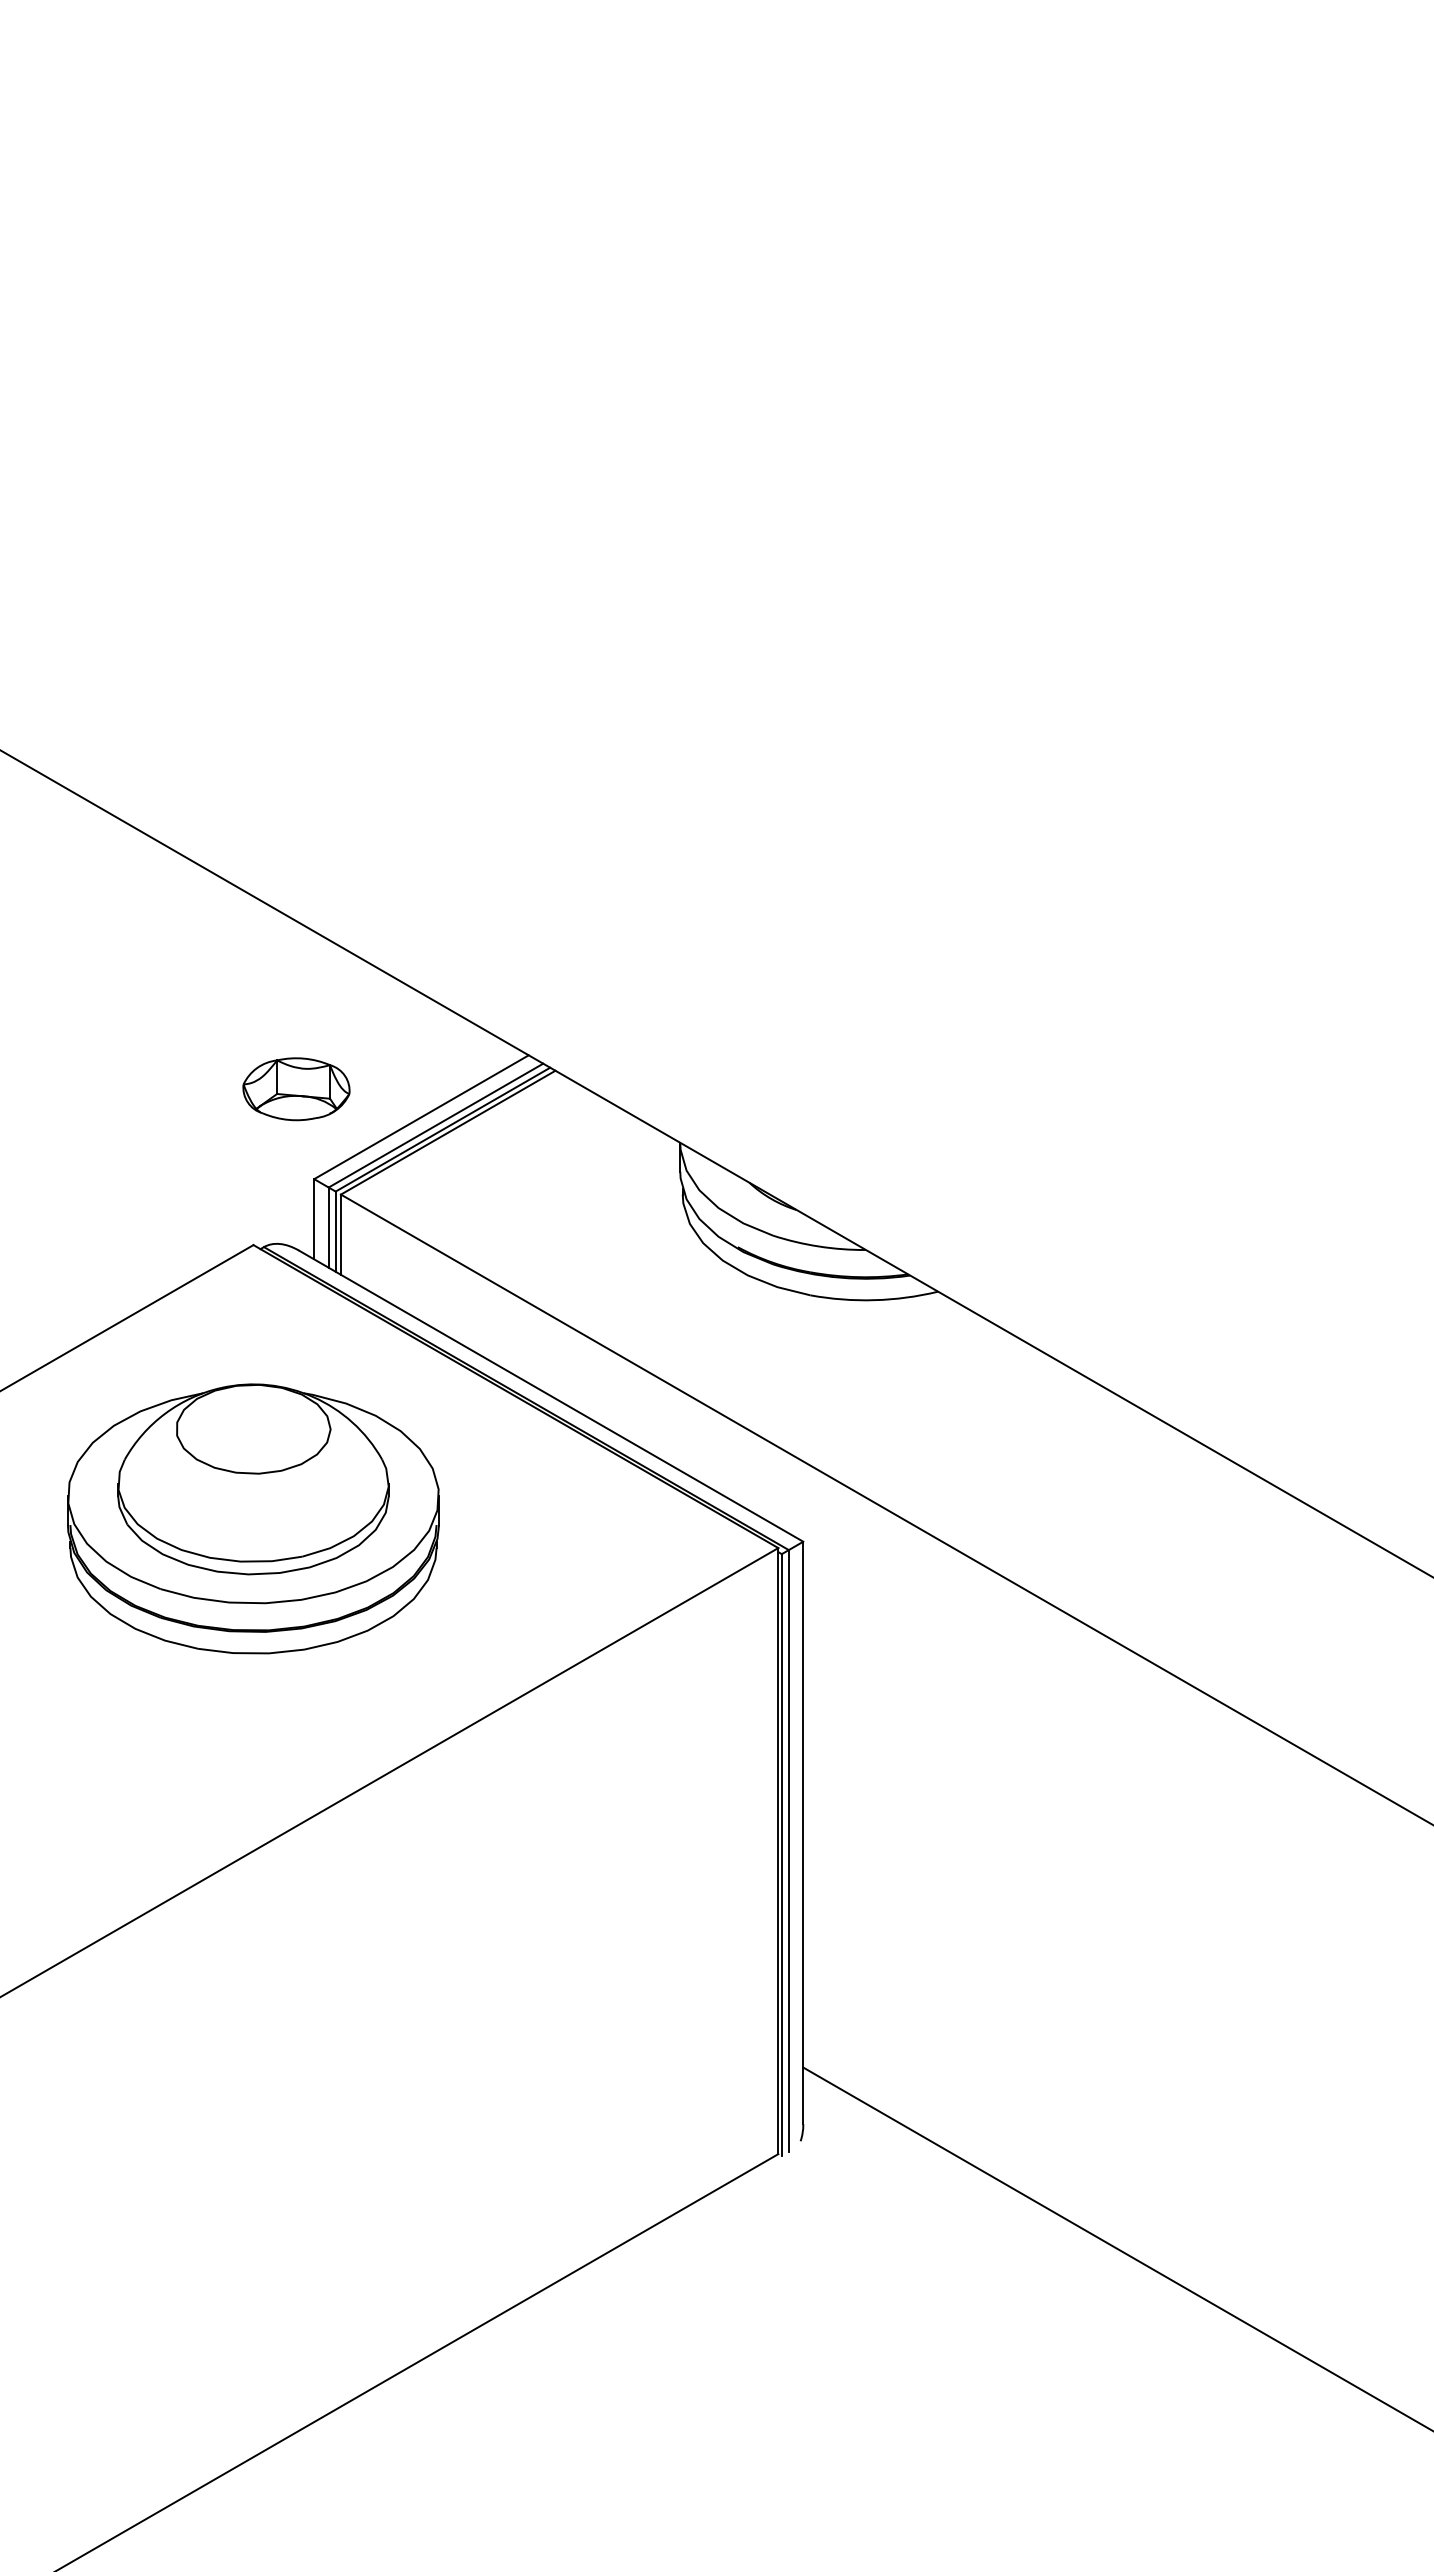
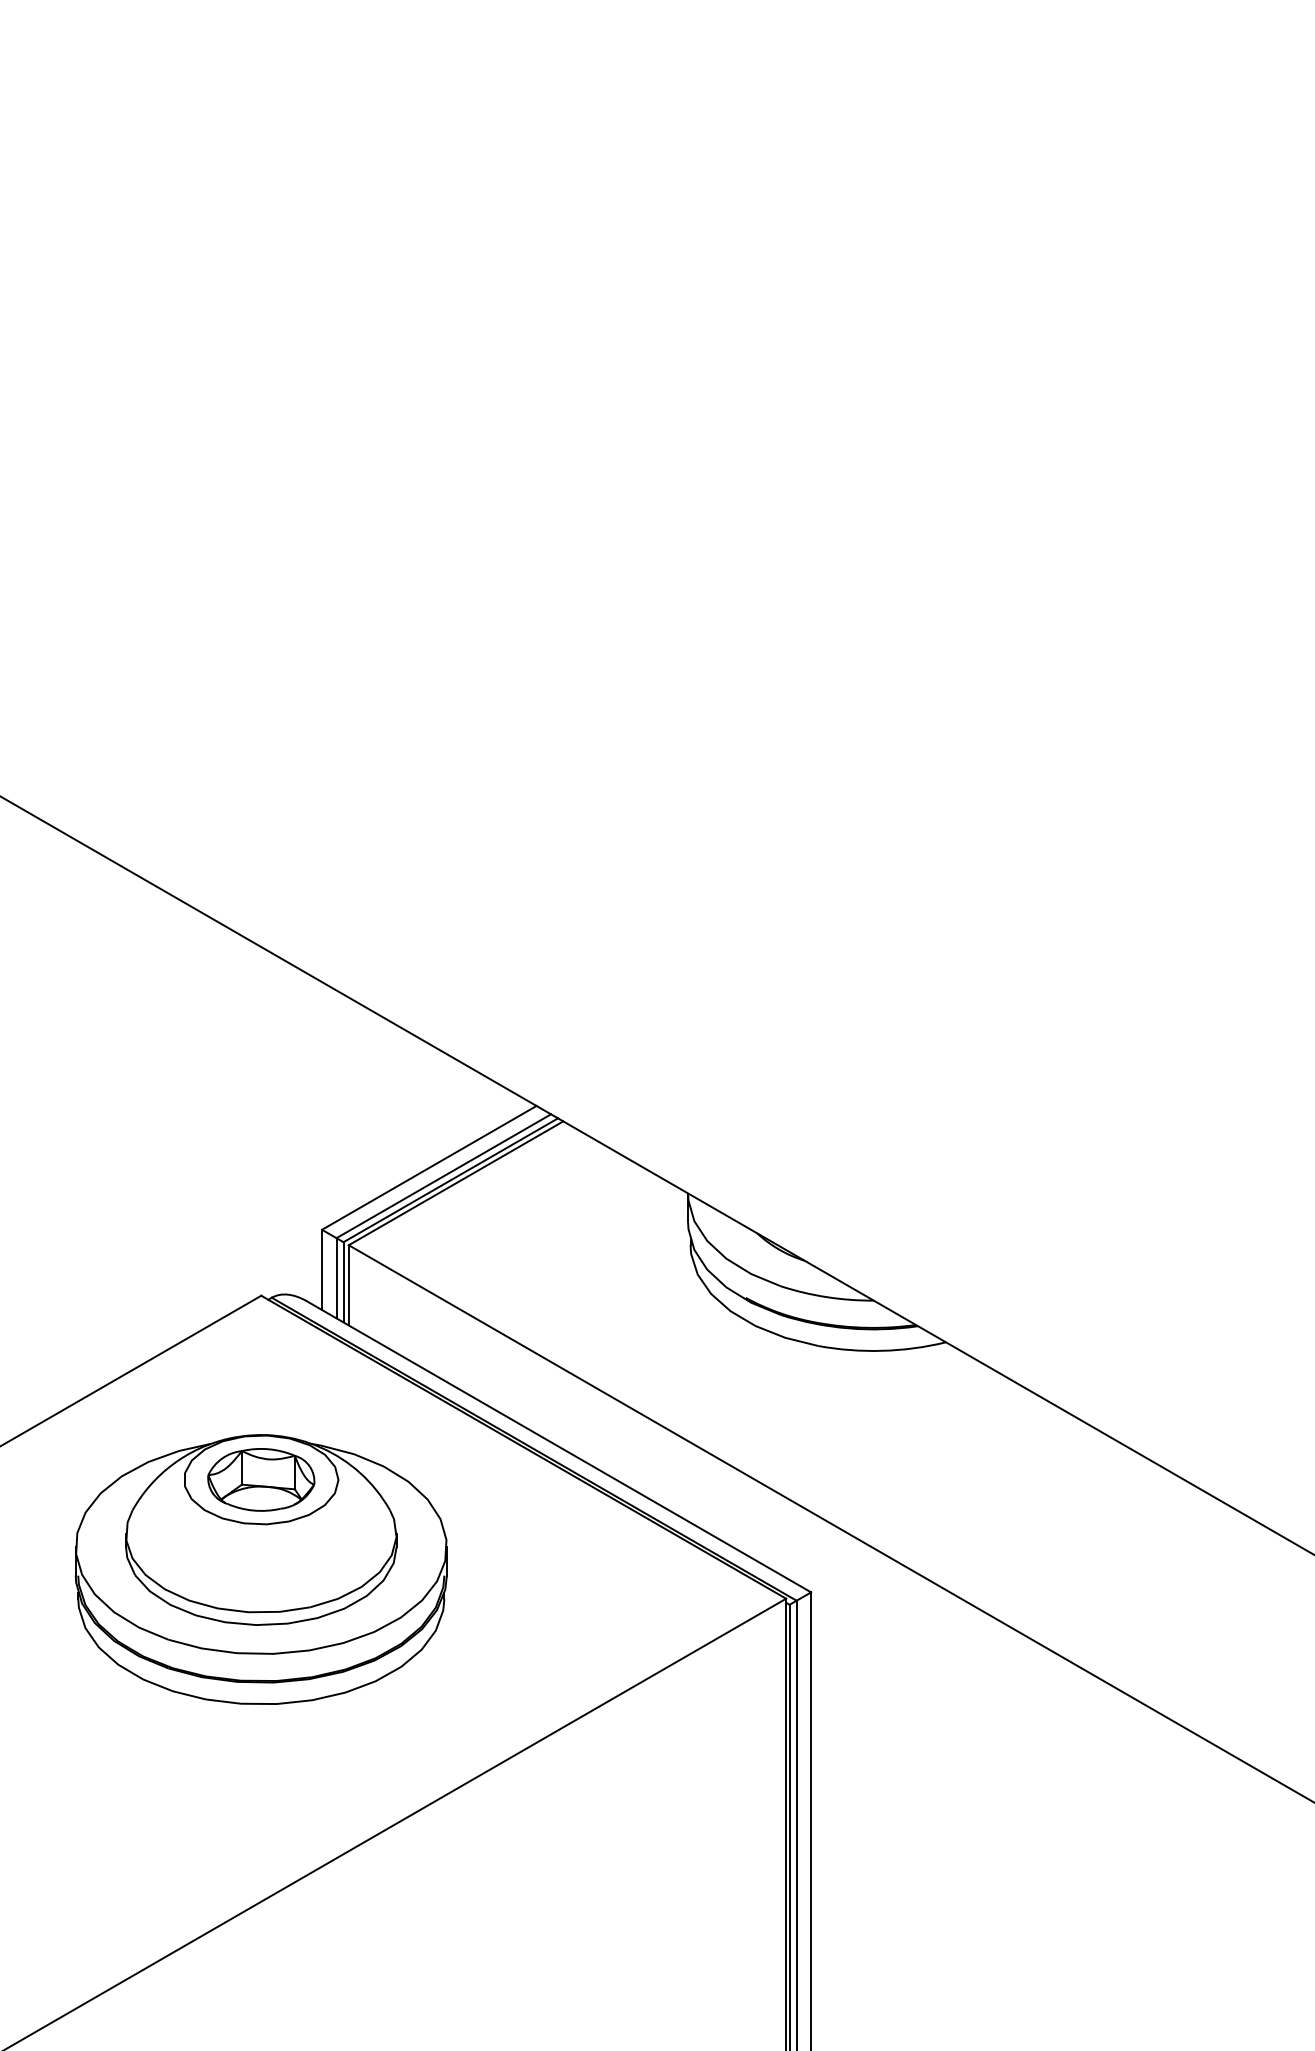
part: (296, 1089) -> (261, 1480), moved

